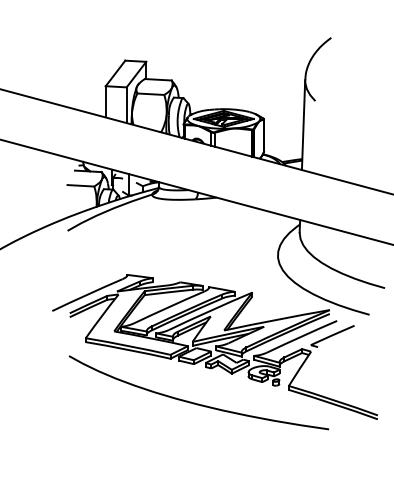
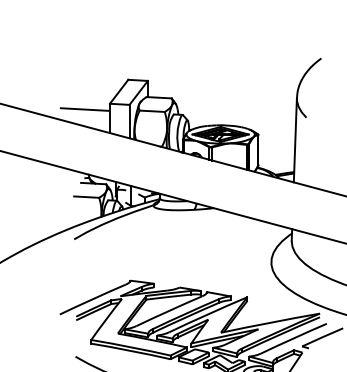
line: (79, 91) -> (85, 108), added

